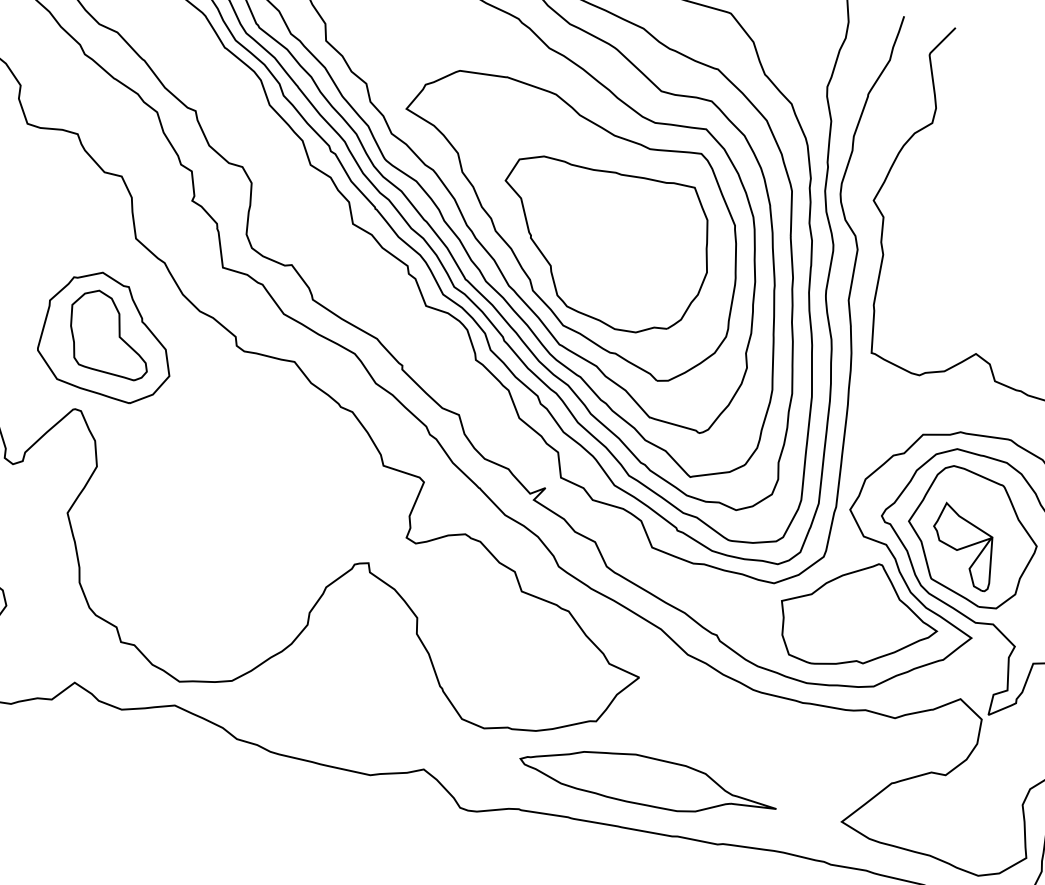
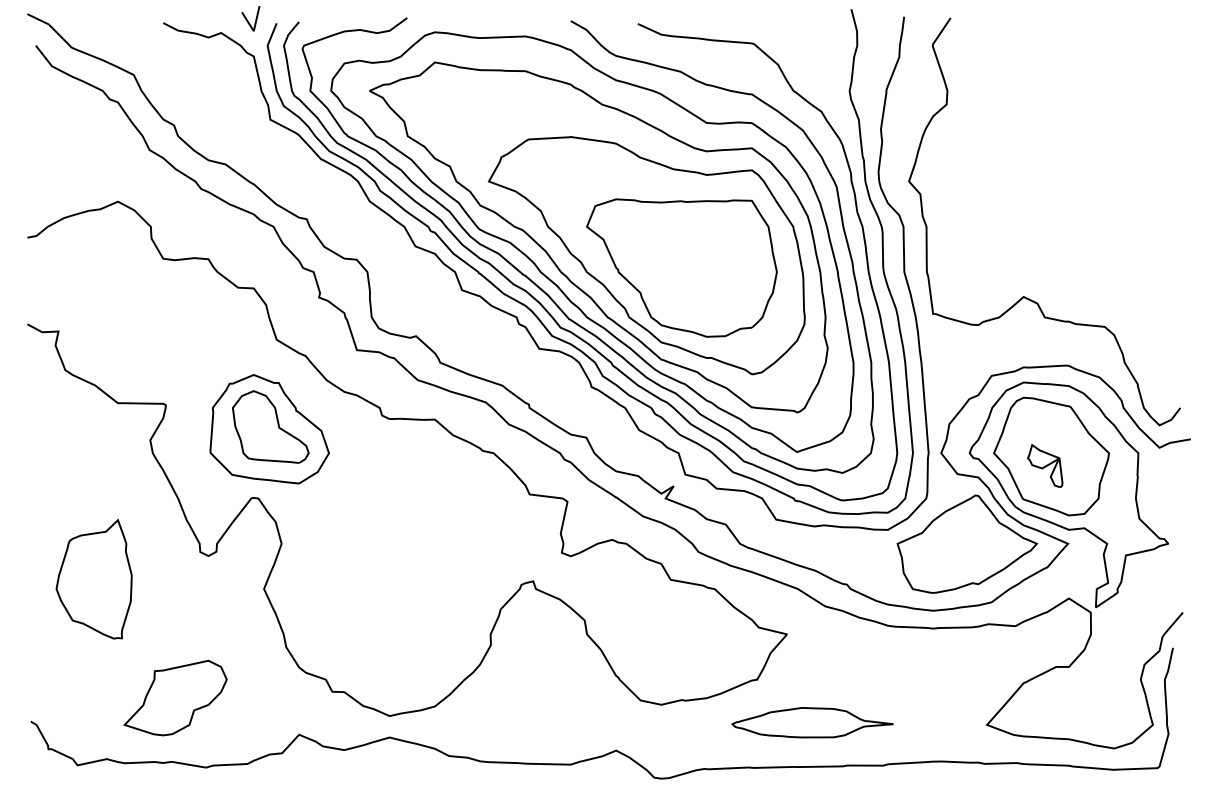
part: (962, 545) -> (1044, 465), size x0.6
part: (648, 781) -> (812, 722), size x0.7

